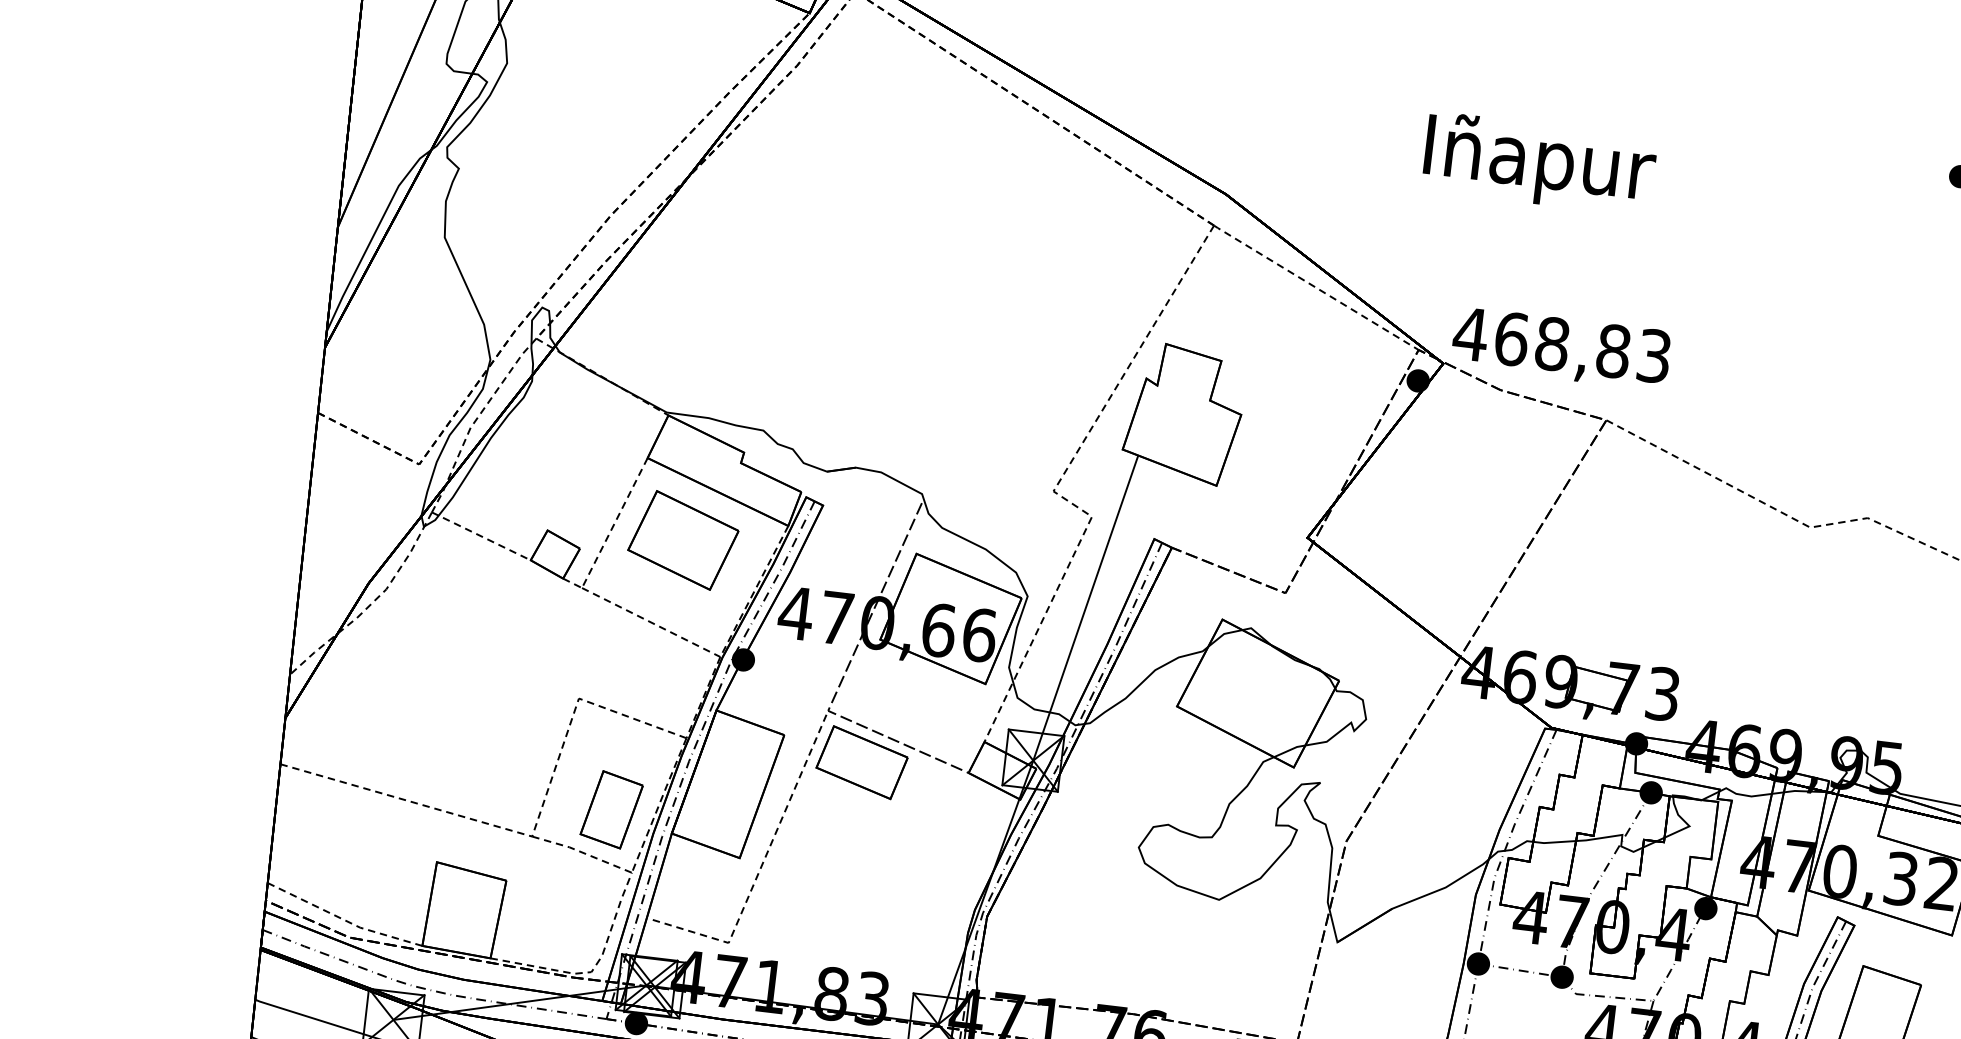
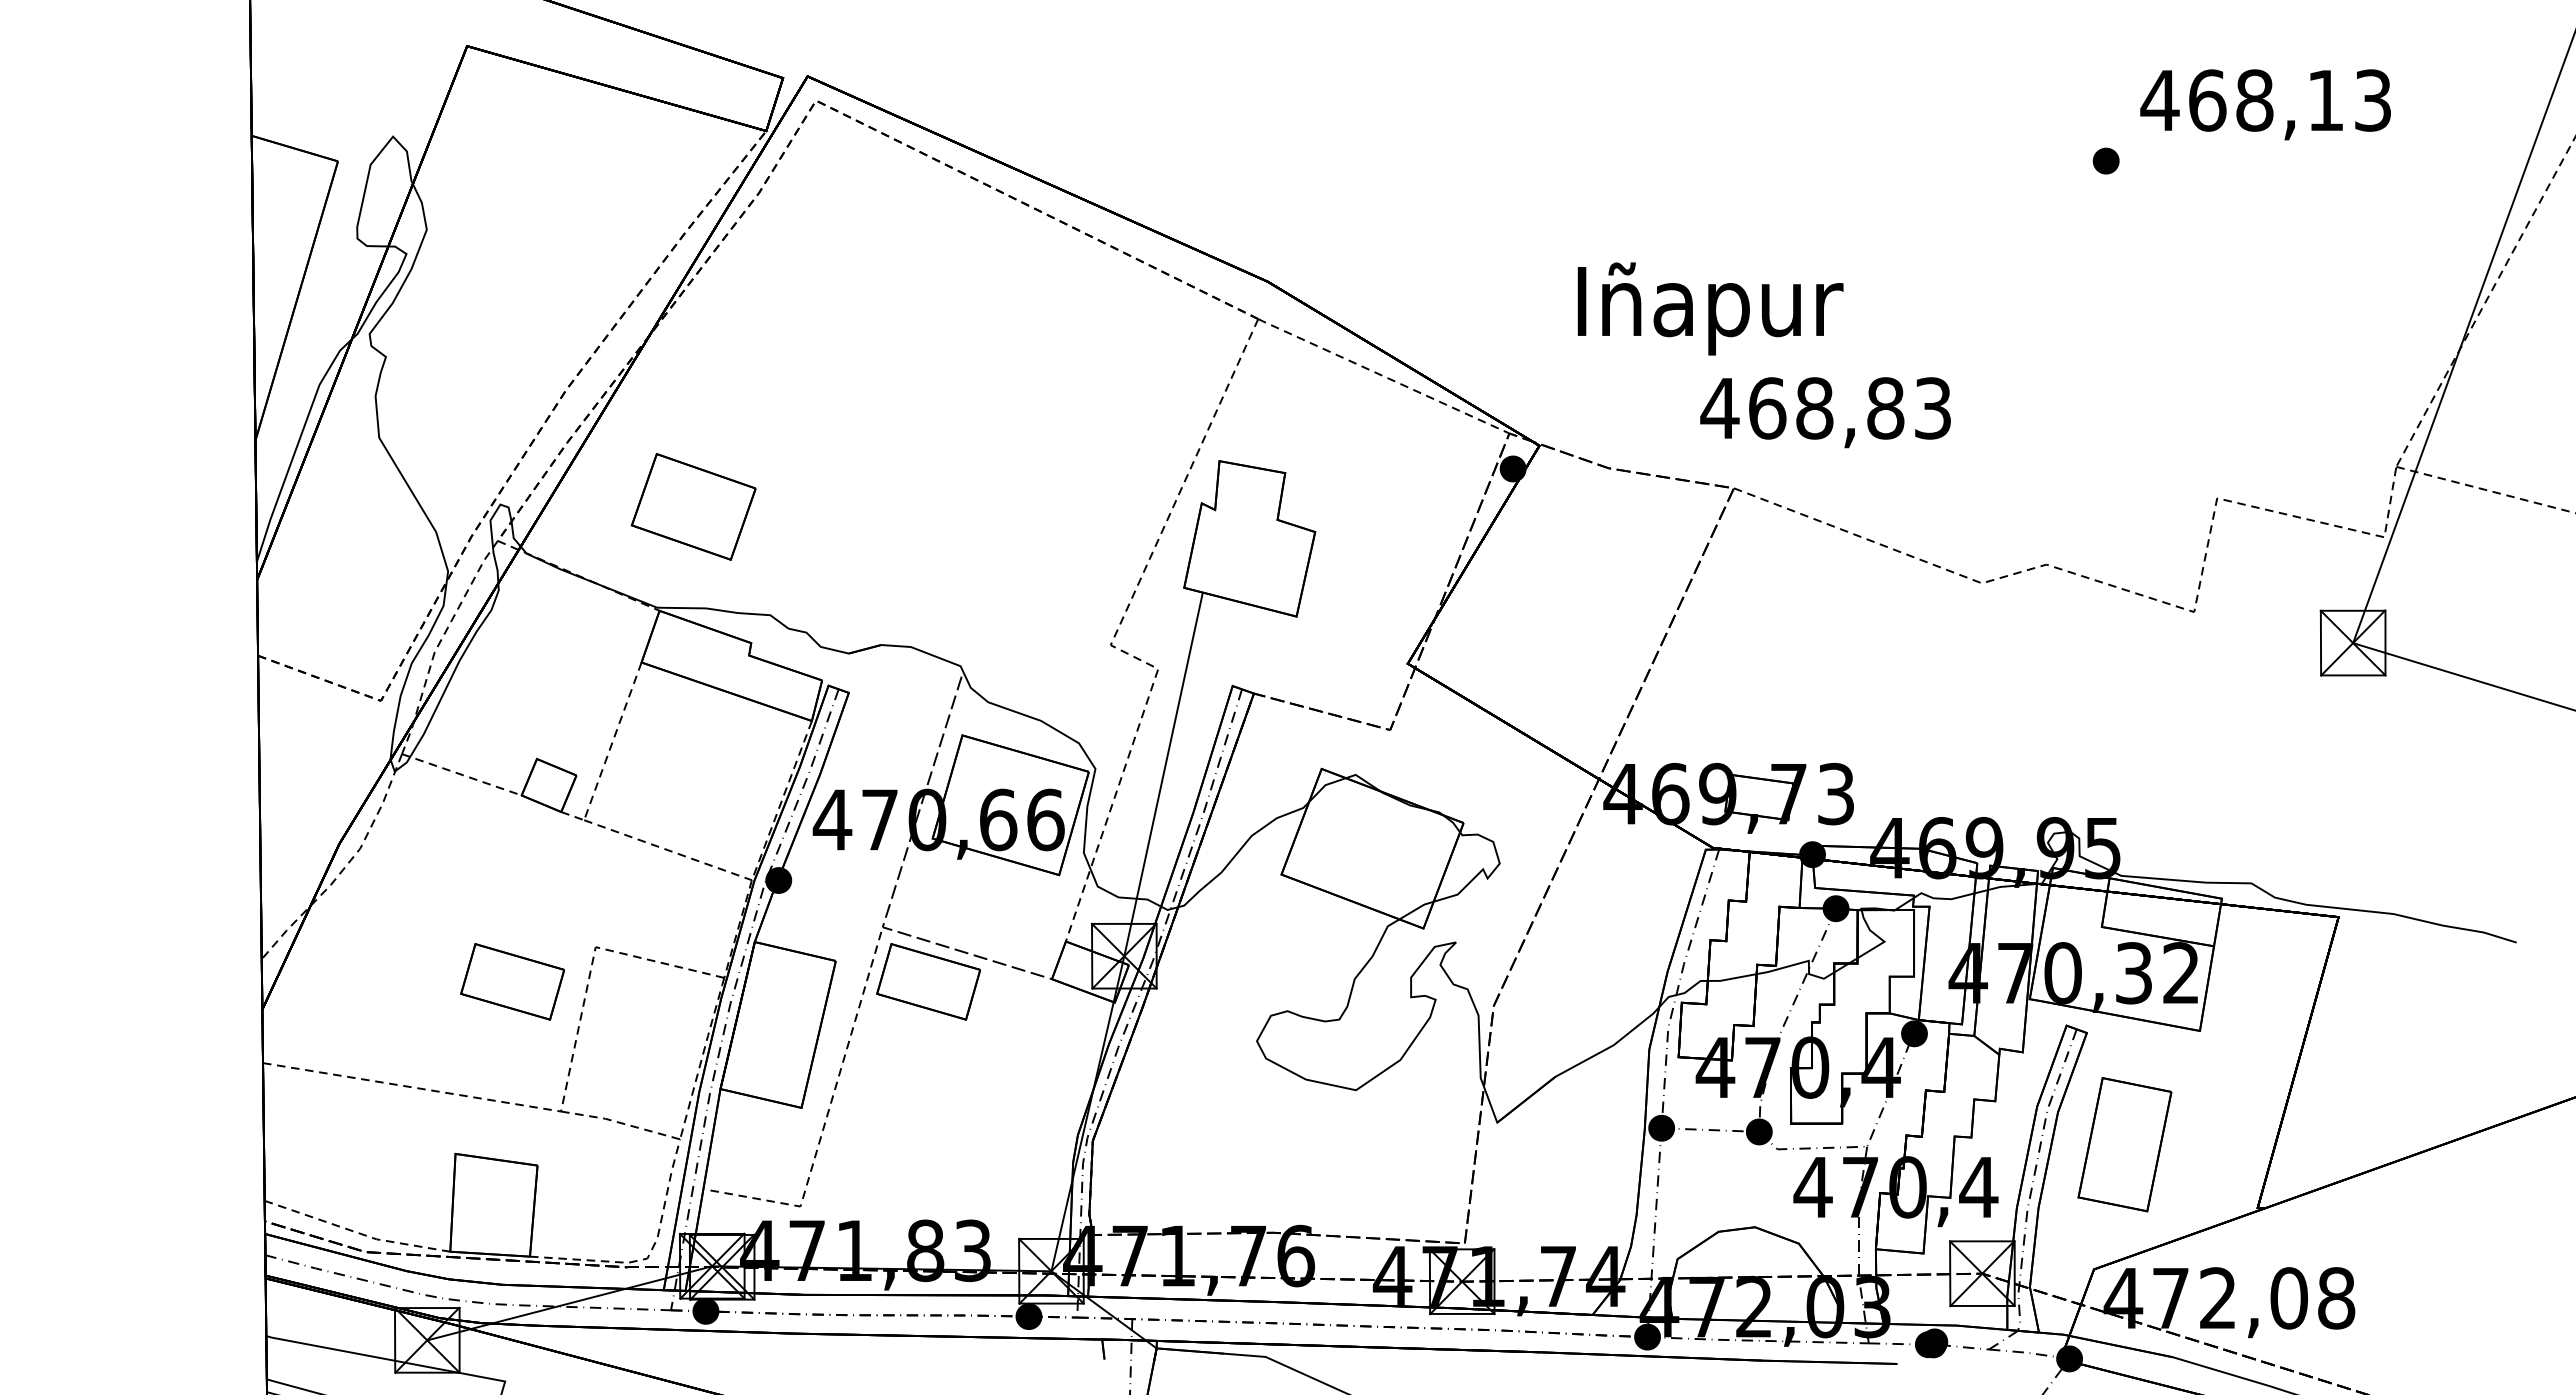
text: (1539, 163) -> (1710, 308), moved
text: (1561, 348) -> (1825, 412), moved
part: (683, 540) -> (693, 506), moved
part: (503, 719) -> (512, 981), added
part: (611, 810) -> (648, 1070), removed

